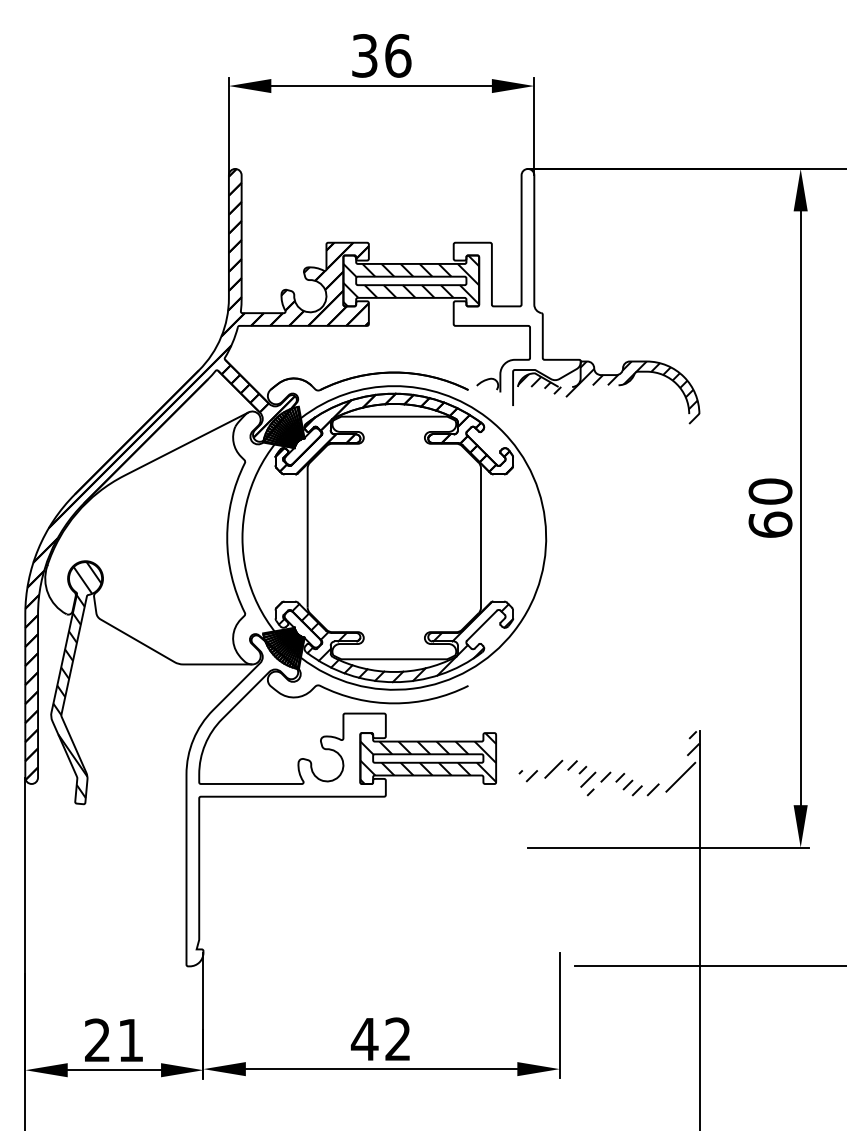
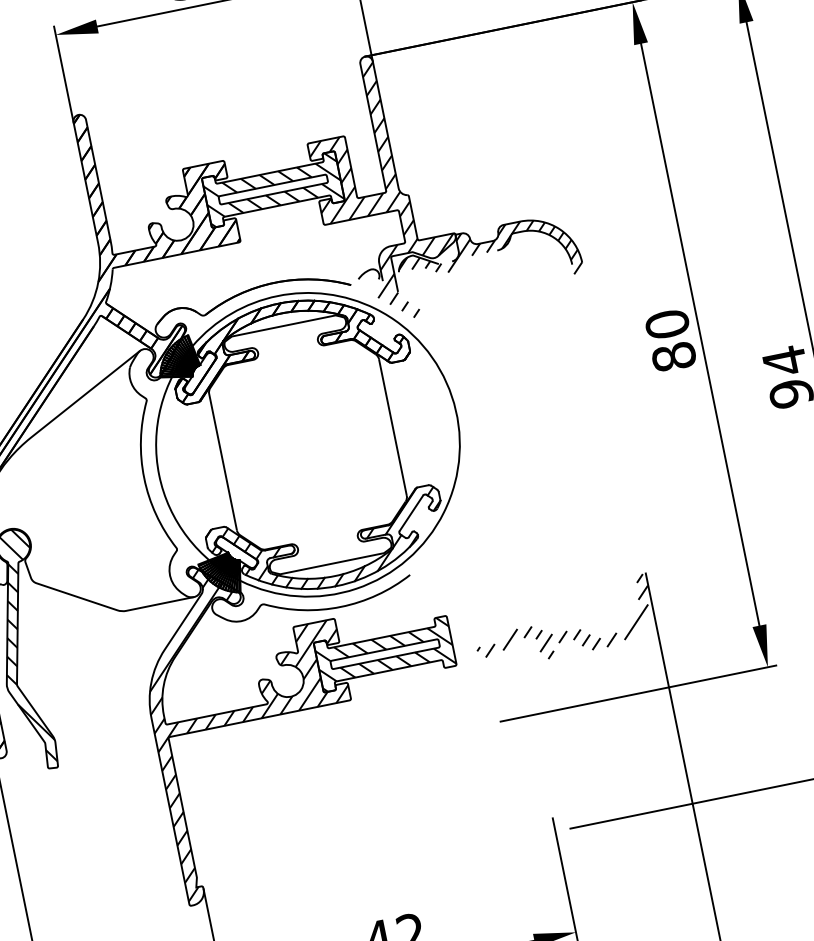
hatch: (516, 305) -> (381, 192), added
text: (770, 524) -> (673, 356), 60 -> 80
hatch: (285, 799) -> (253, 722), added

